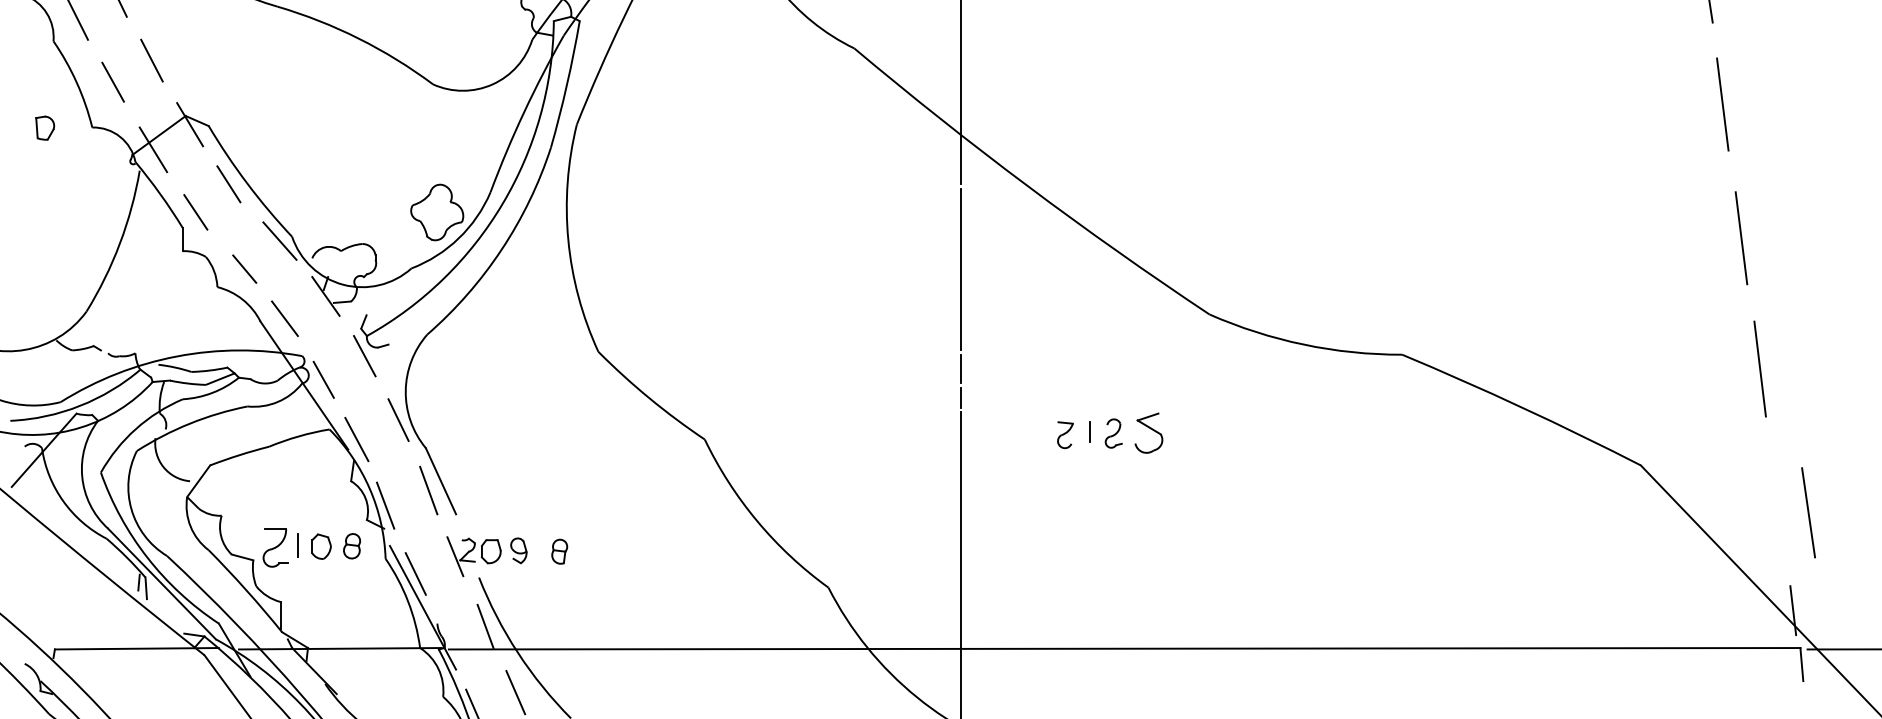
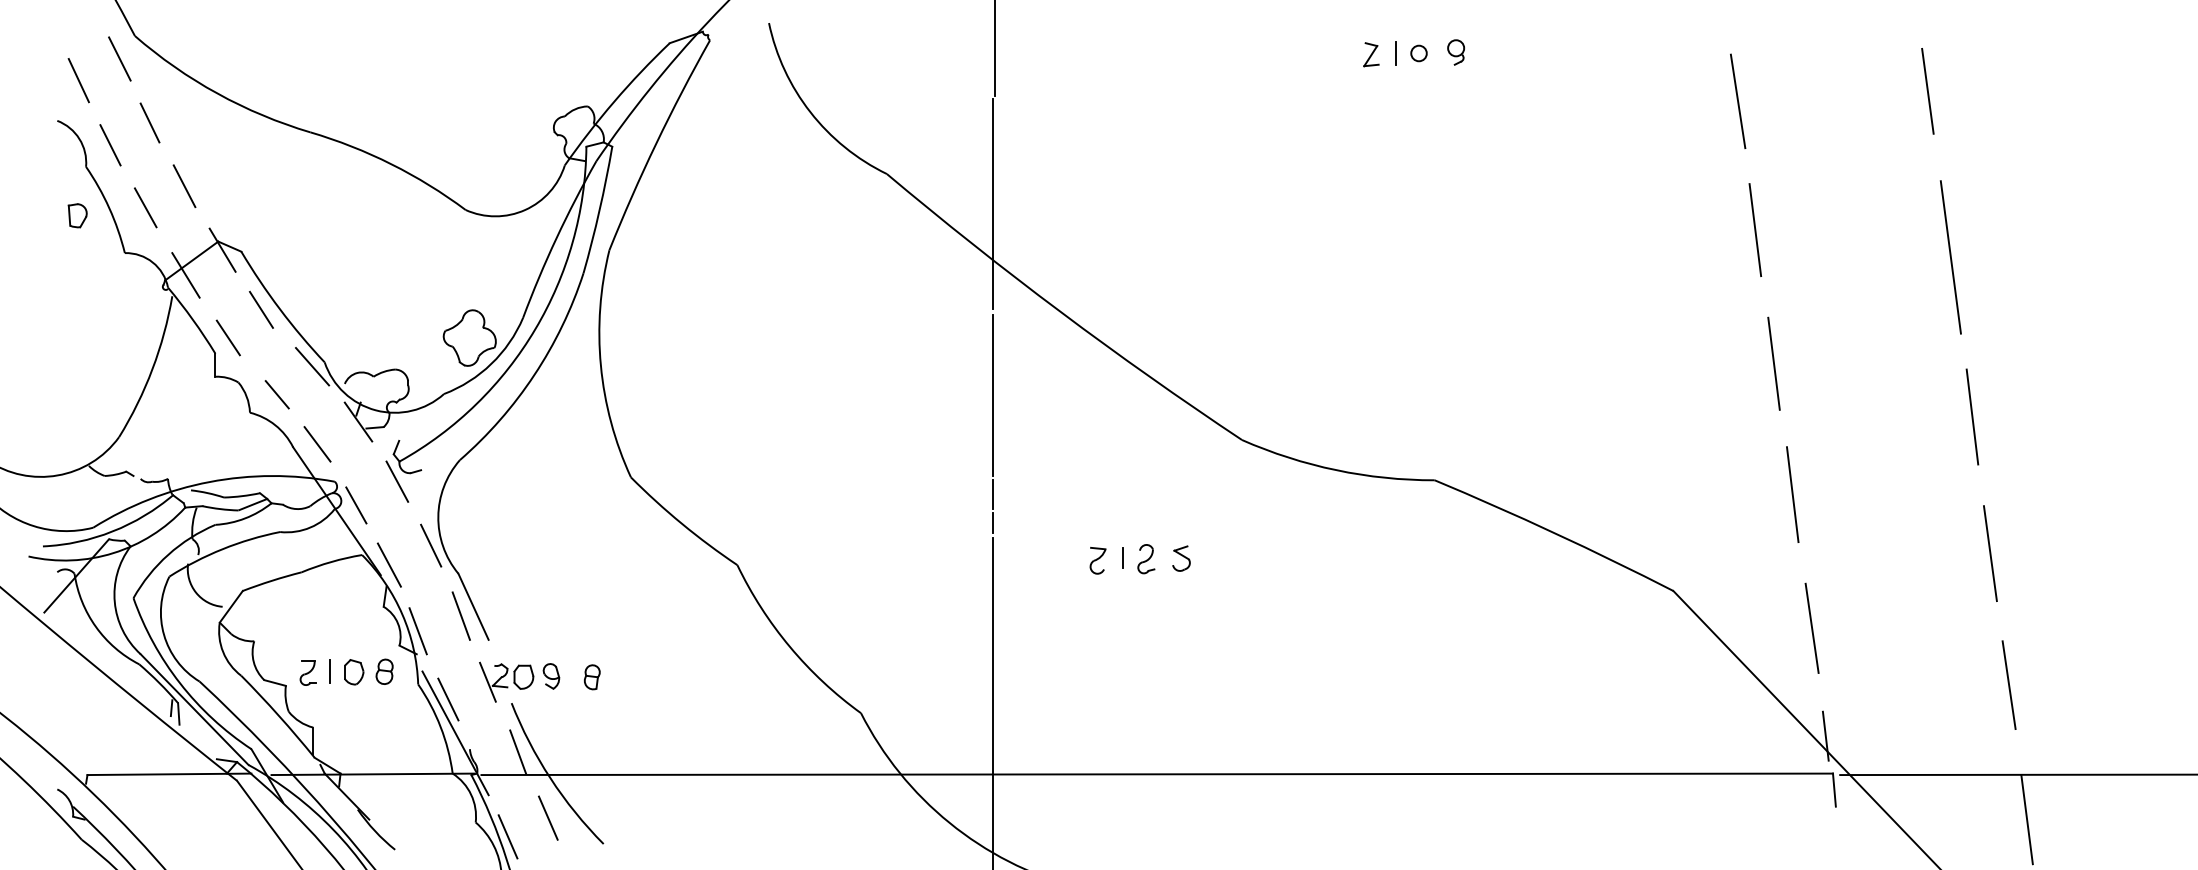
part: (44, 127) -> (77, 215), moved
part: (1148, 432) -> (1181, 558), size x0.62
line: (1807, 511) -> (1811, 627), moved
part: (274, 546) -> (307, 672), size x0.62

